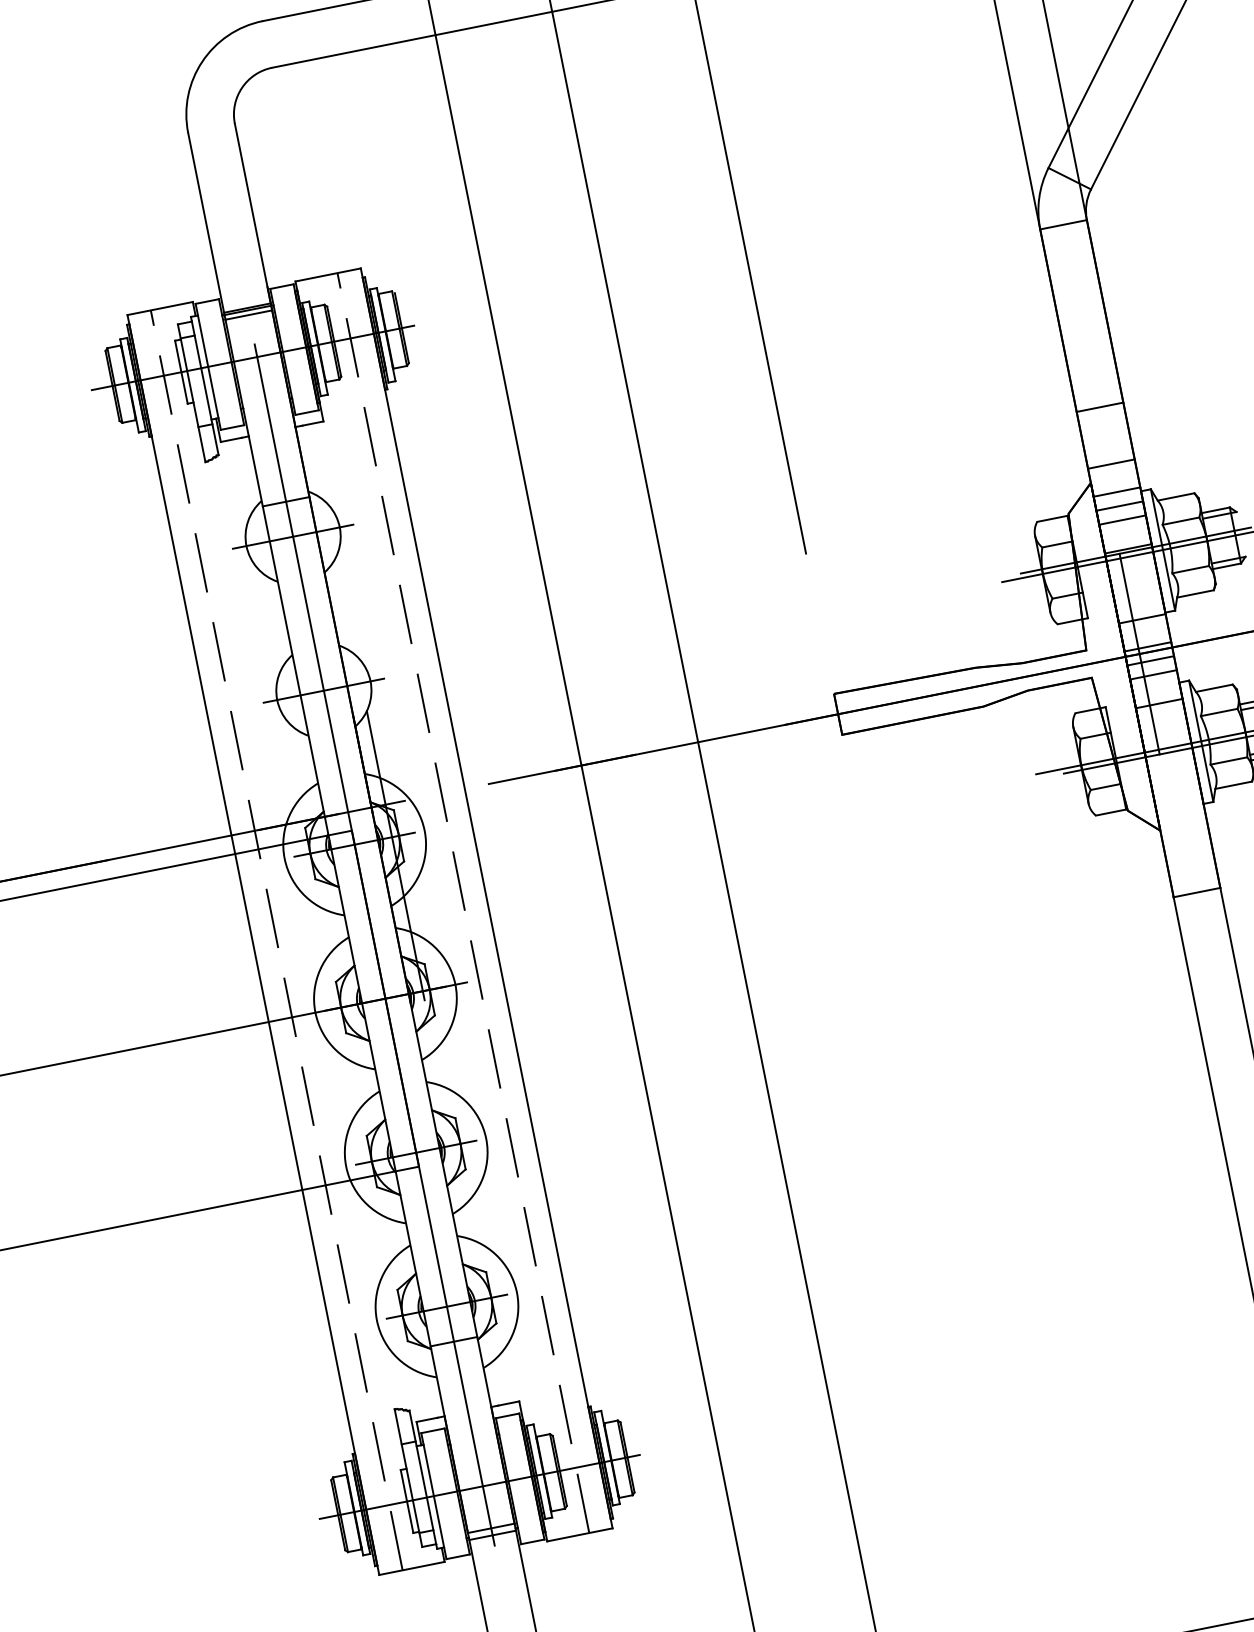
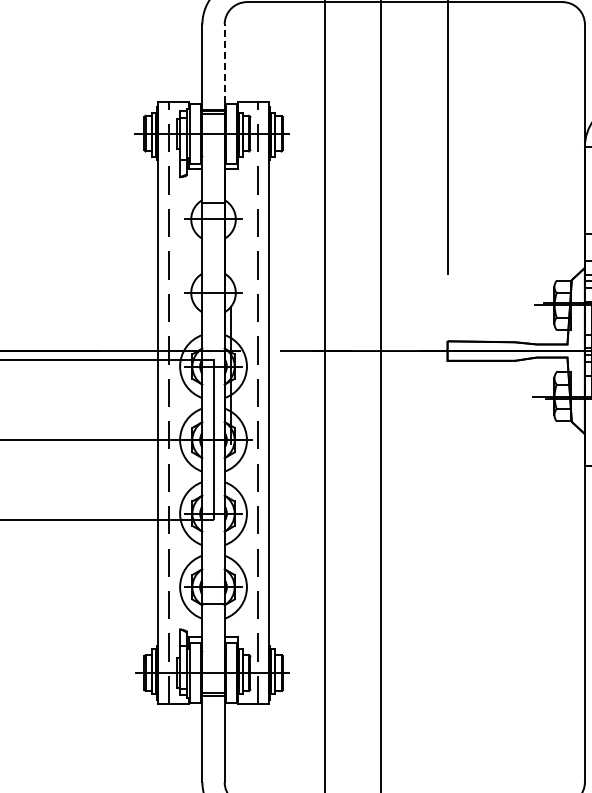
line: (253, 218) -> (224, 69), solid -> dashed
line: (374, 945) -> (213, 414), removed

